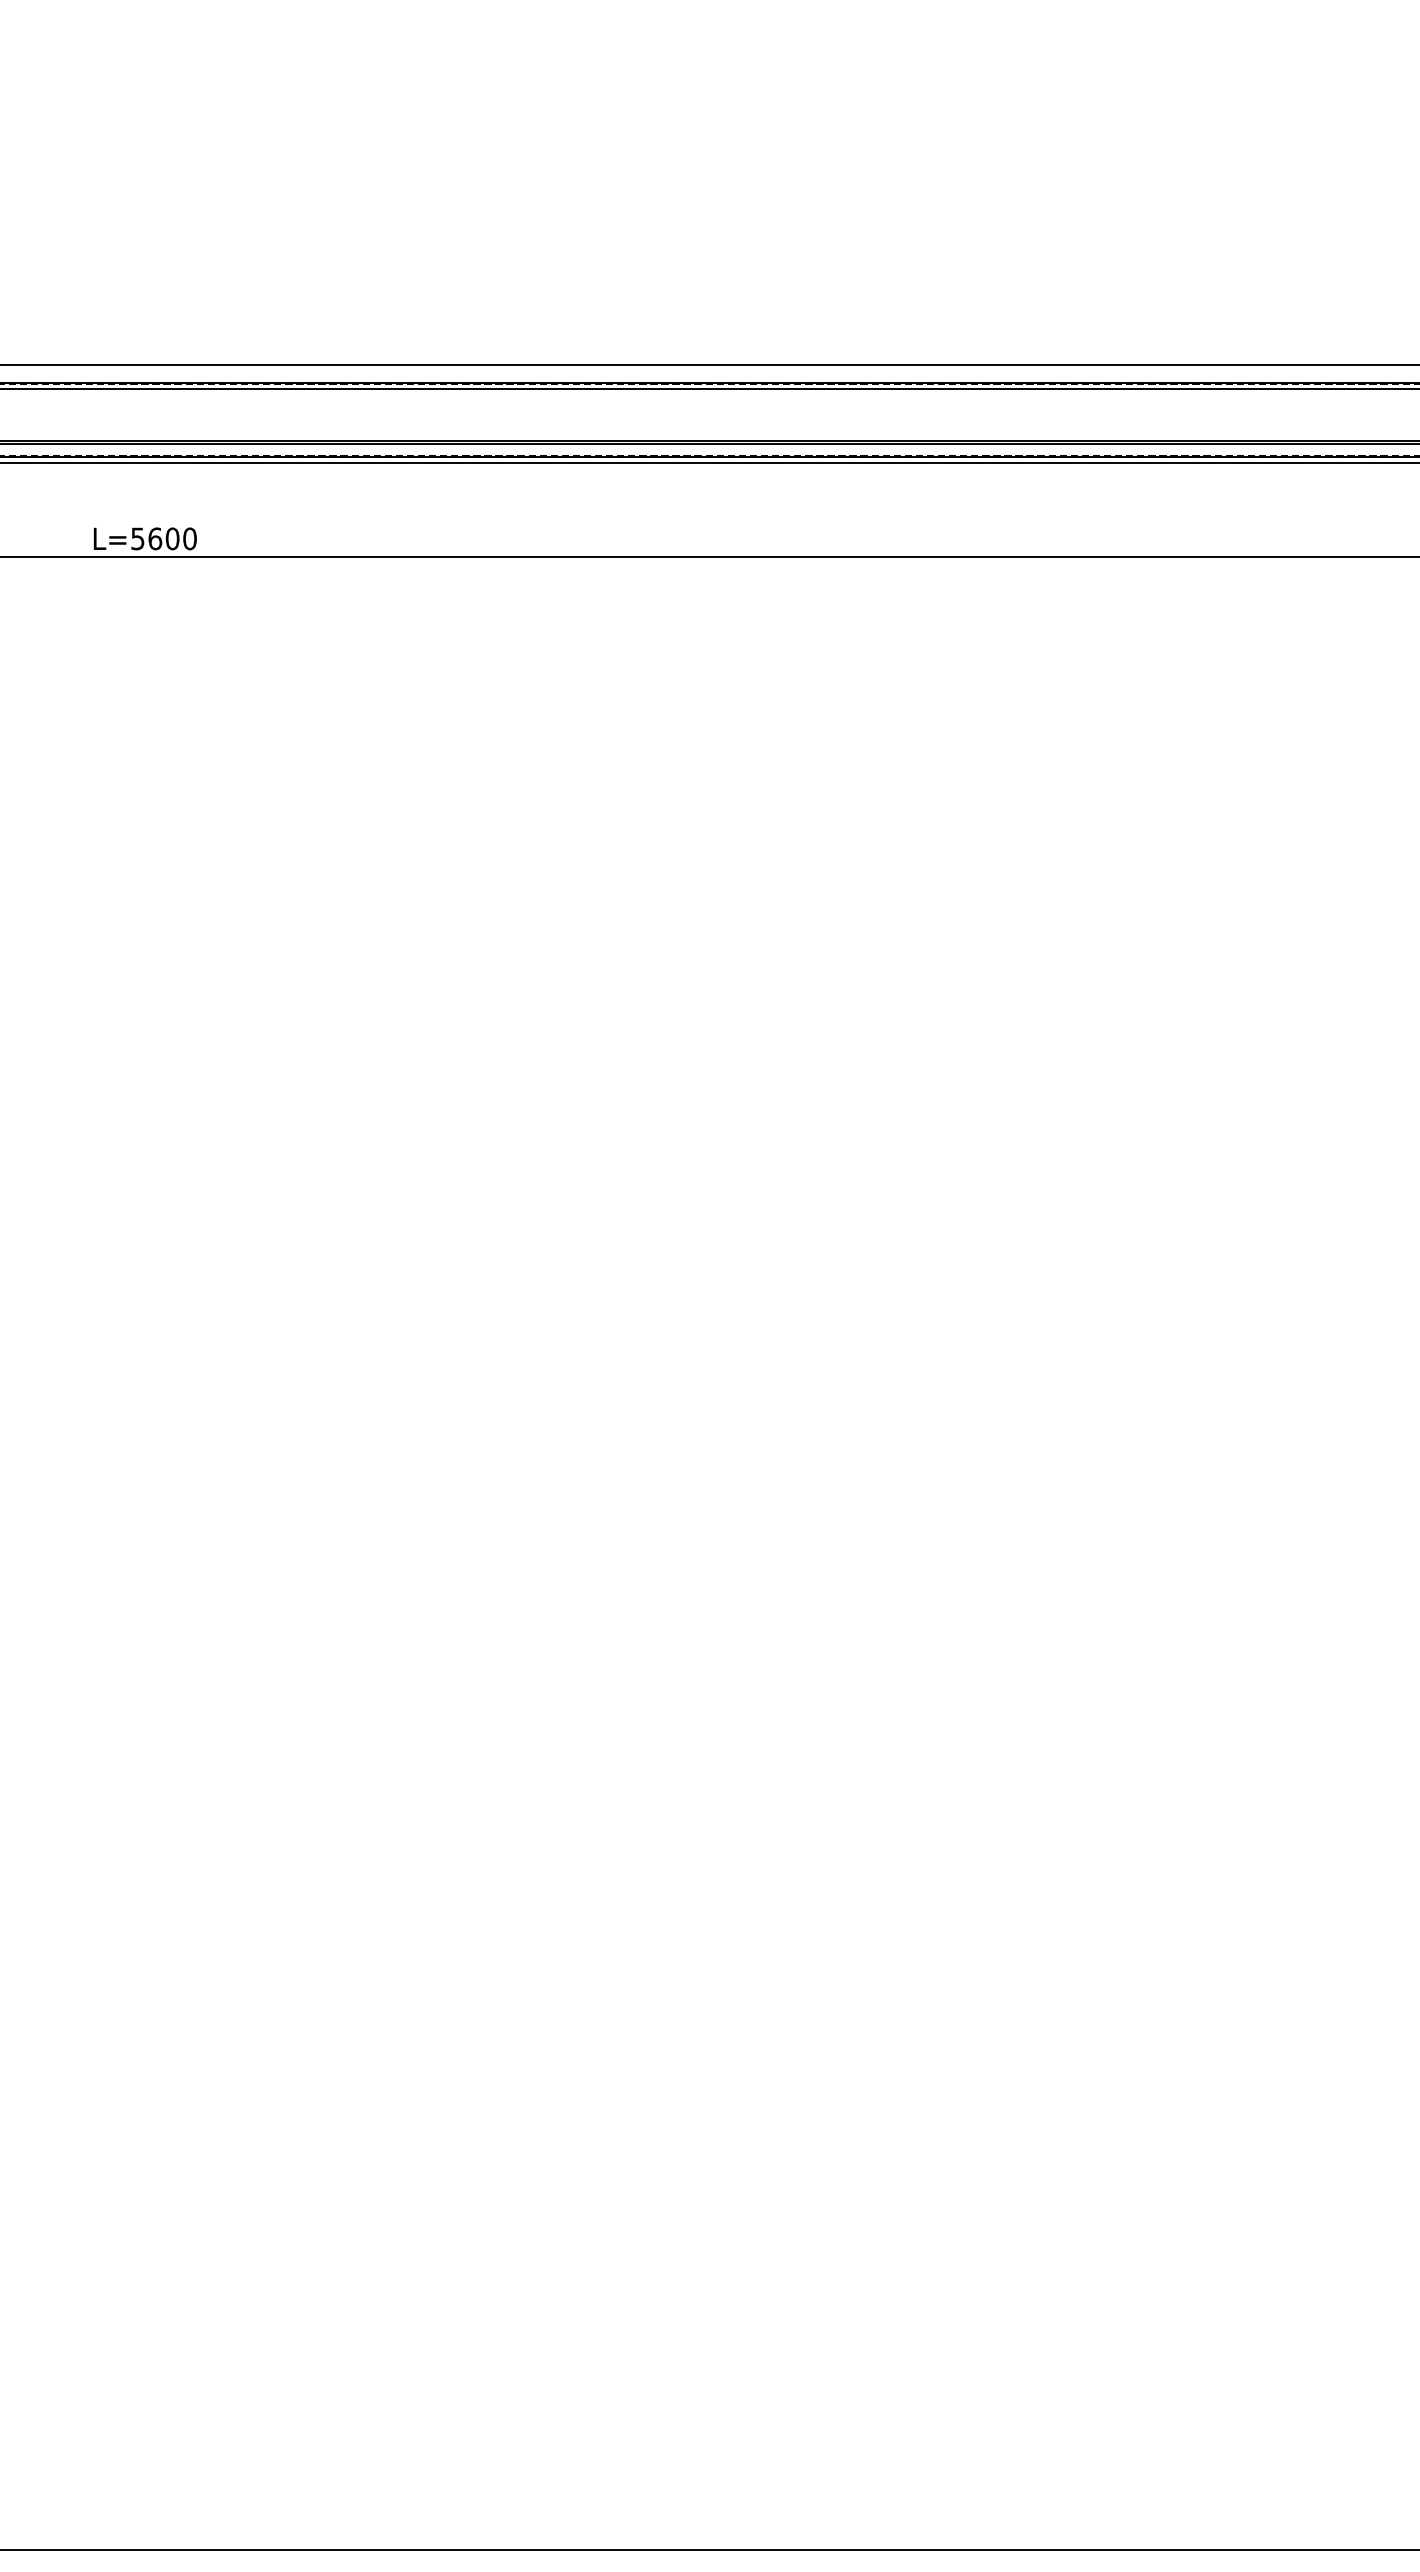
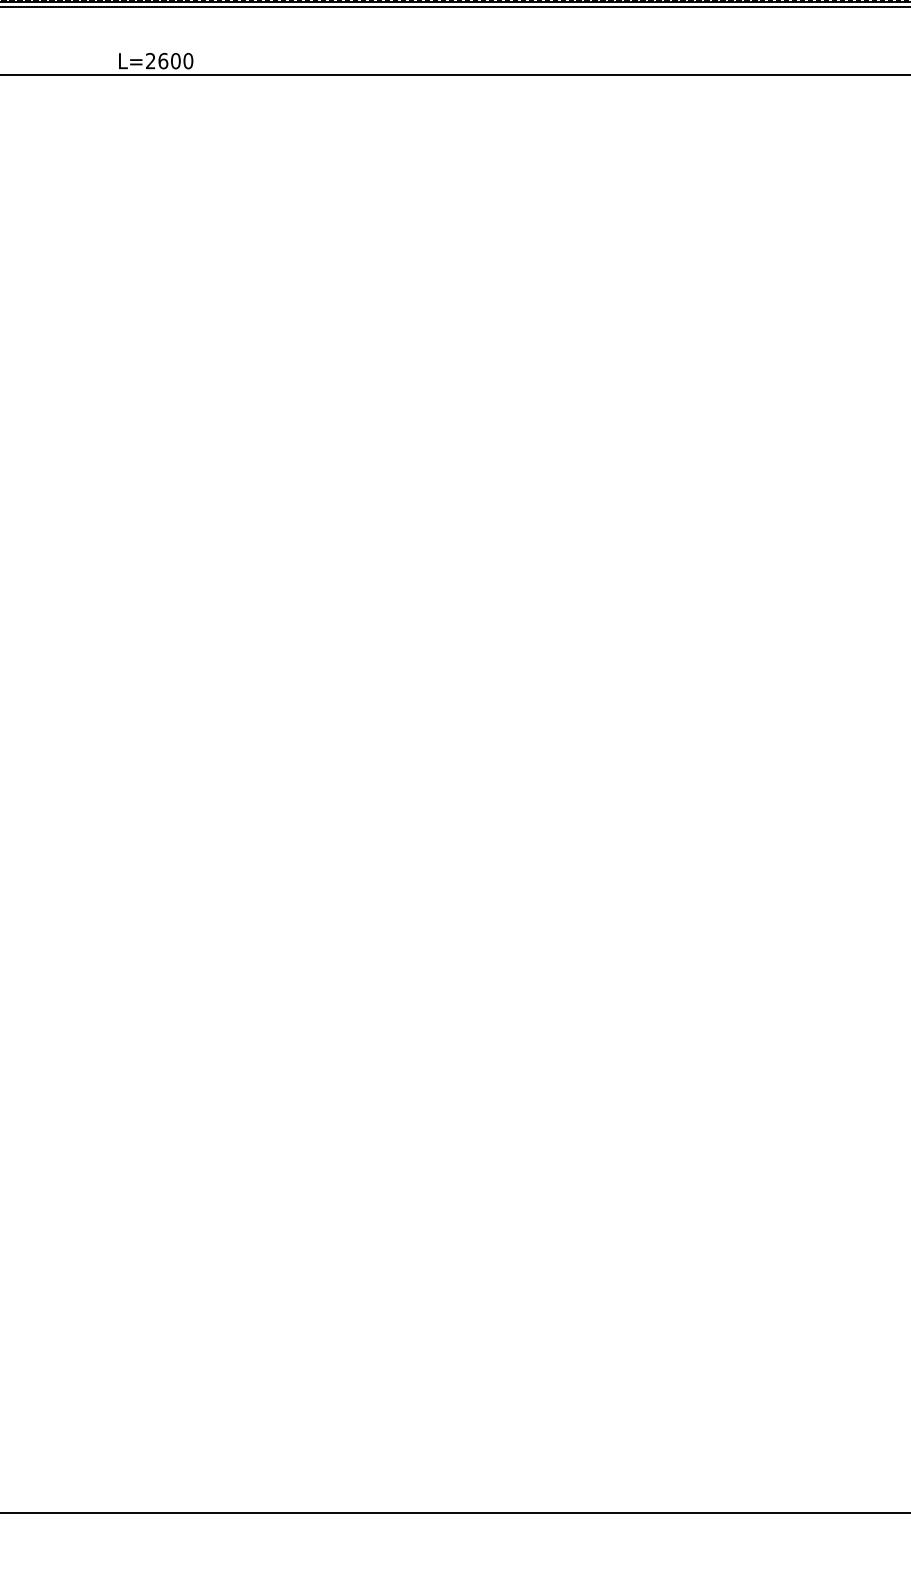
text: (137, 538) -> (150, 60), L=5600 -> L=2600

